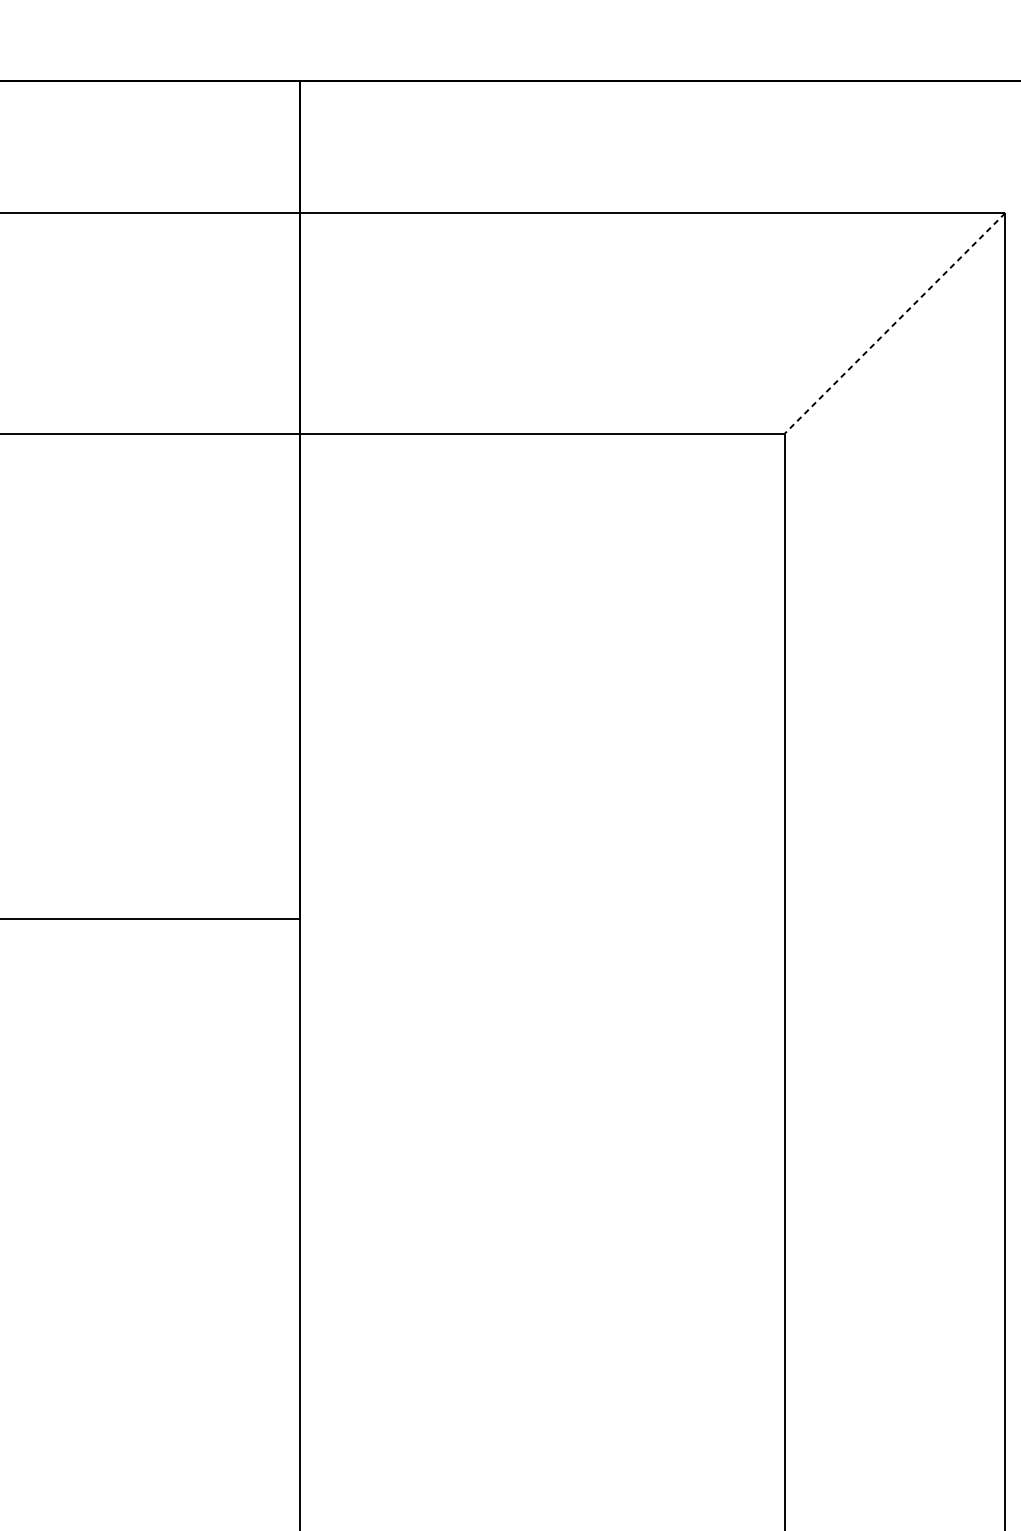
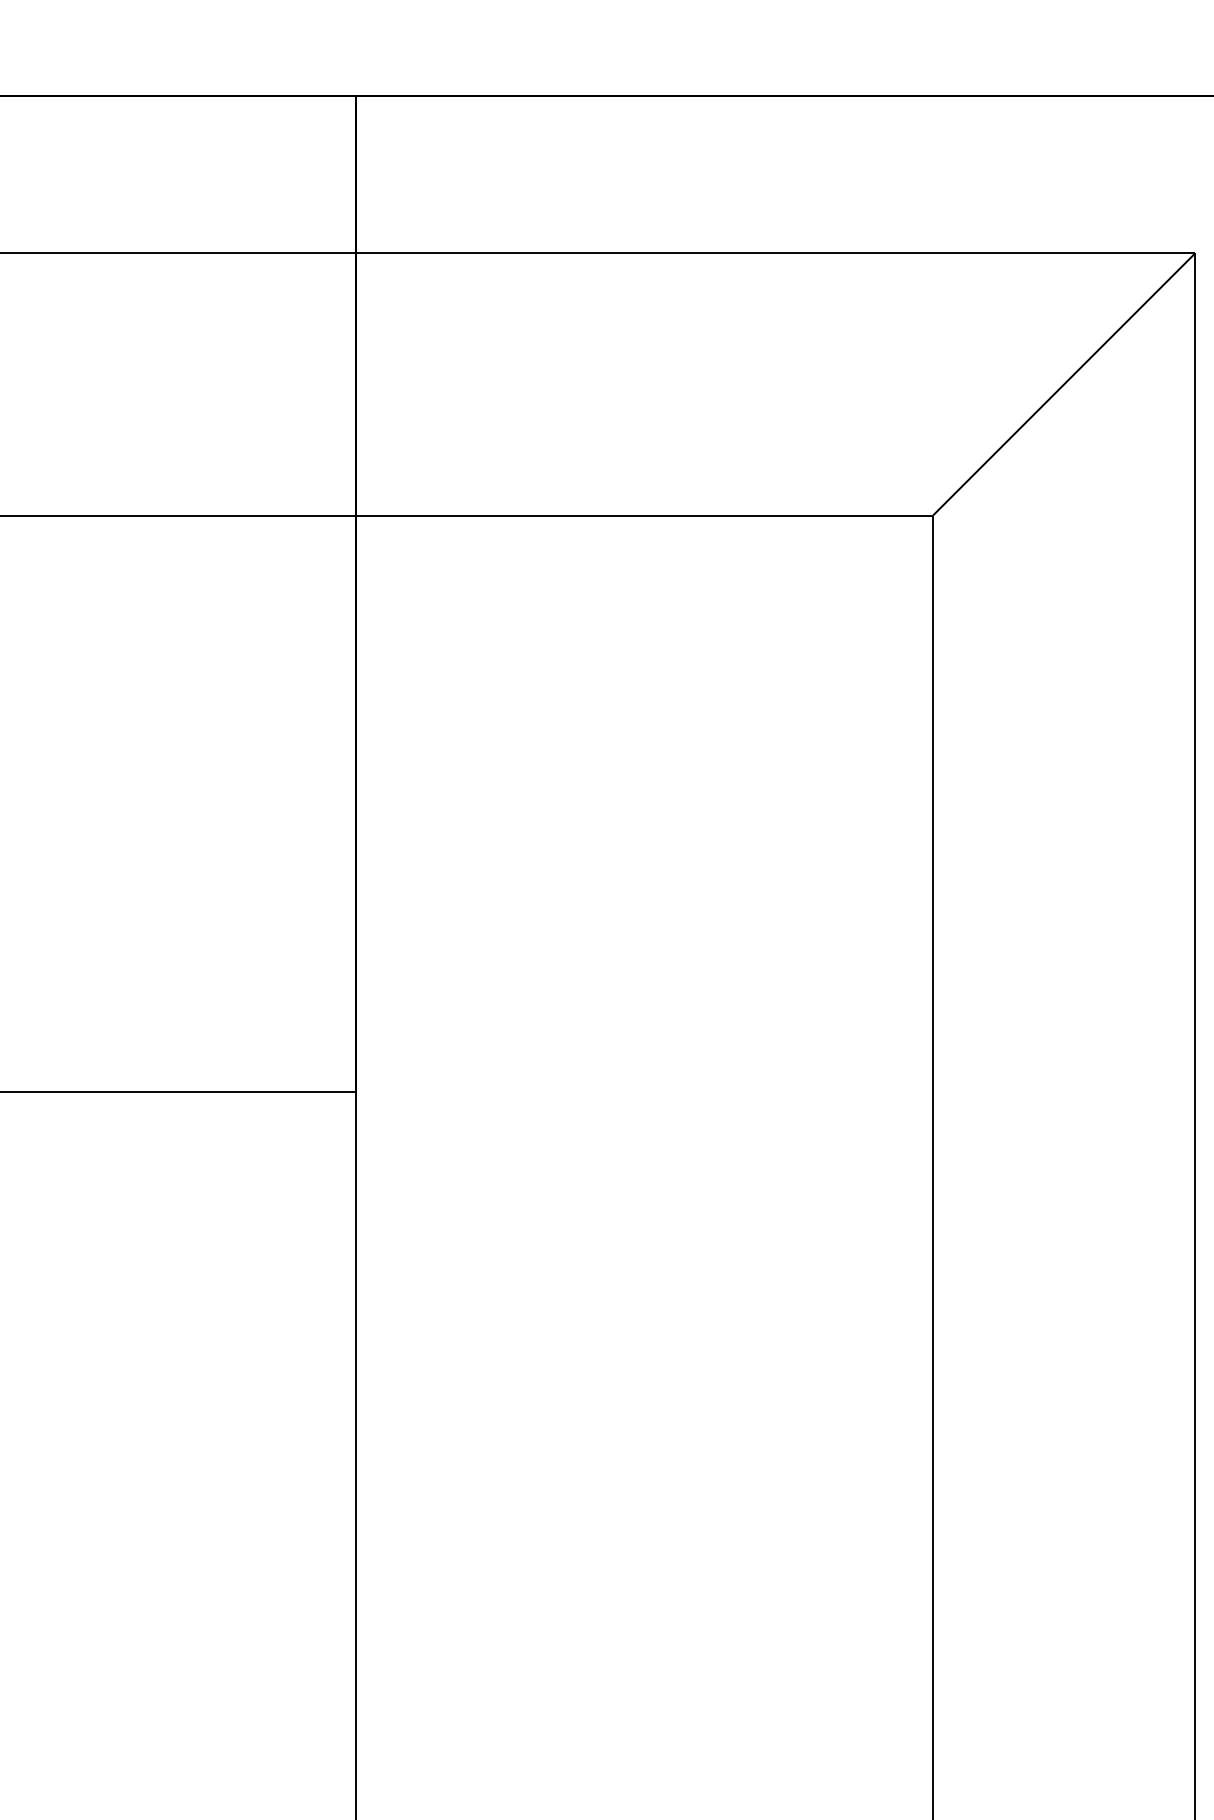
line: (894, 323) -> (1063, 384), dashed -> solid

